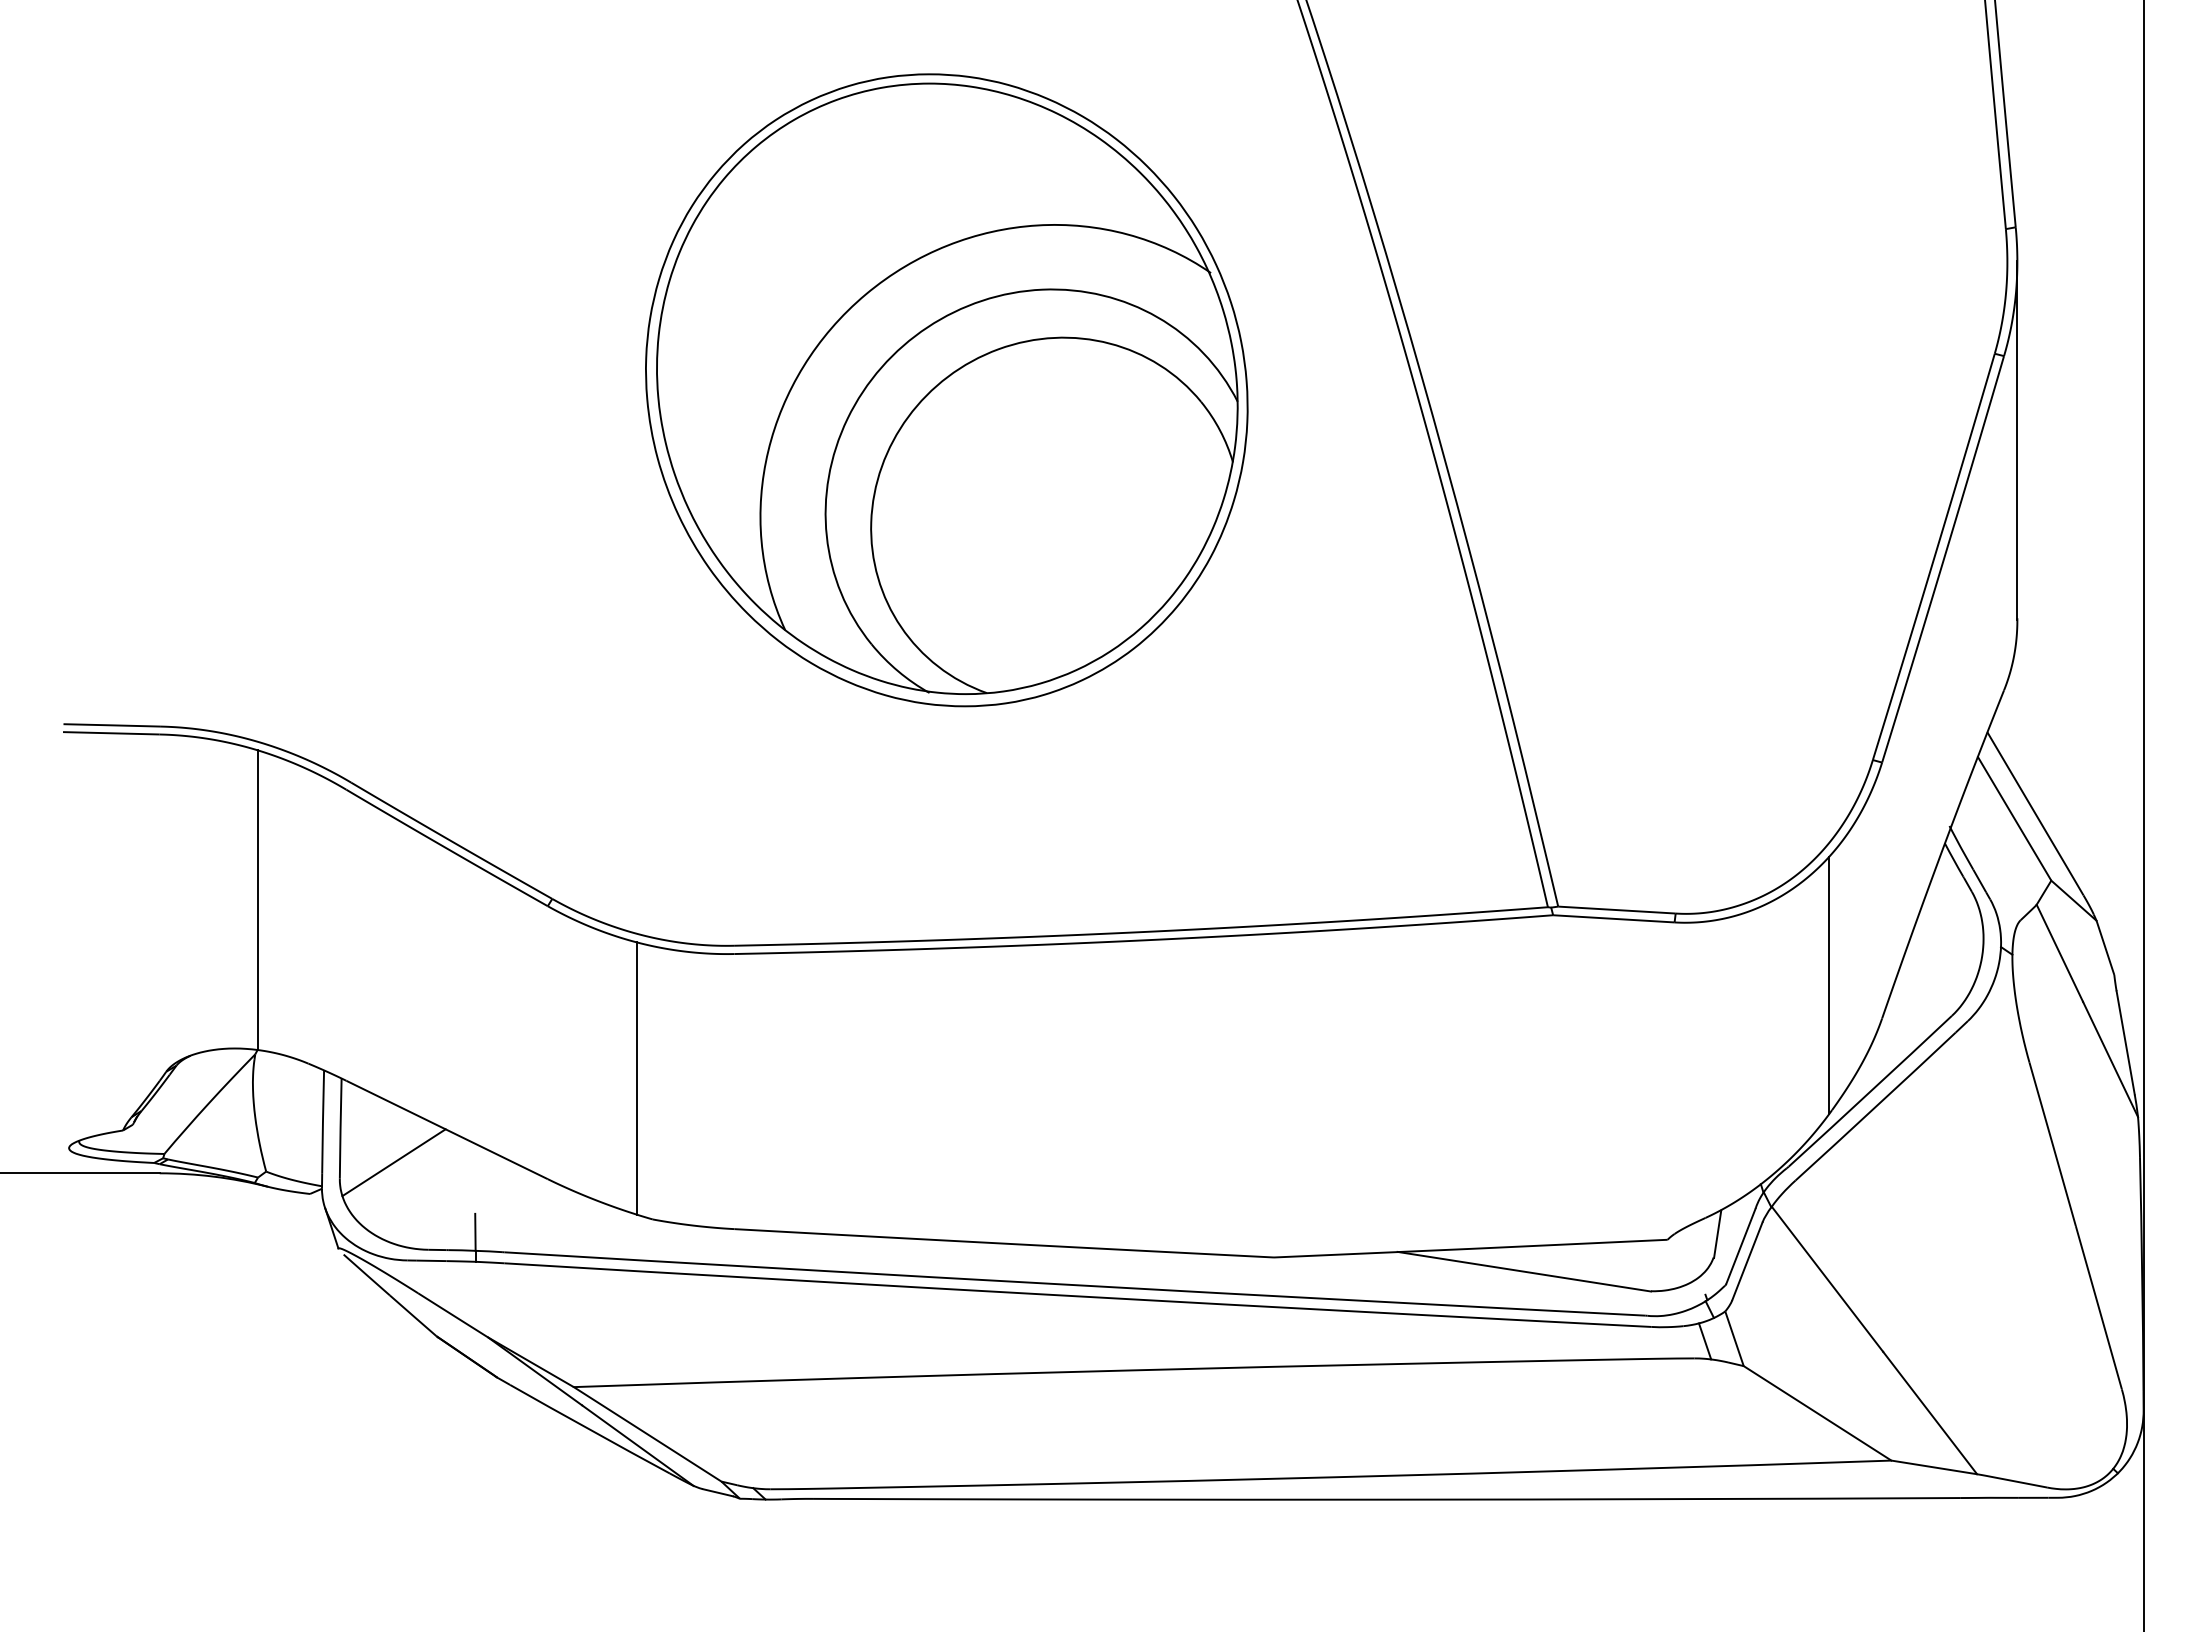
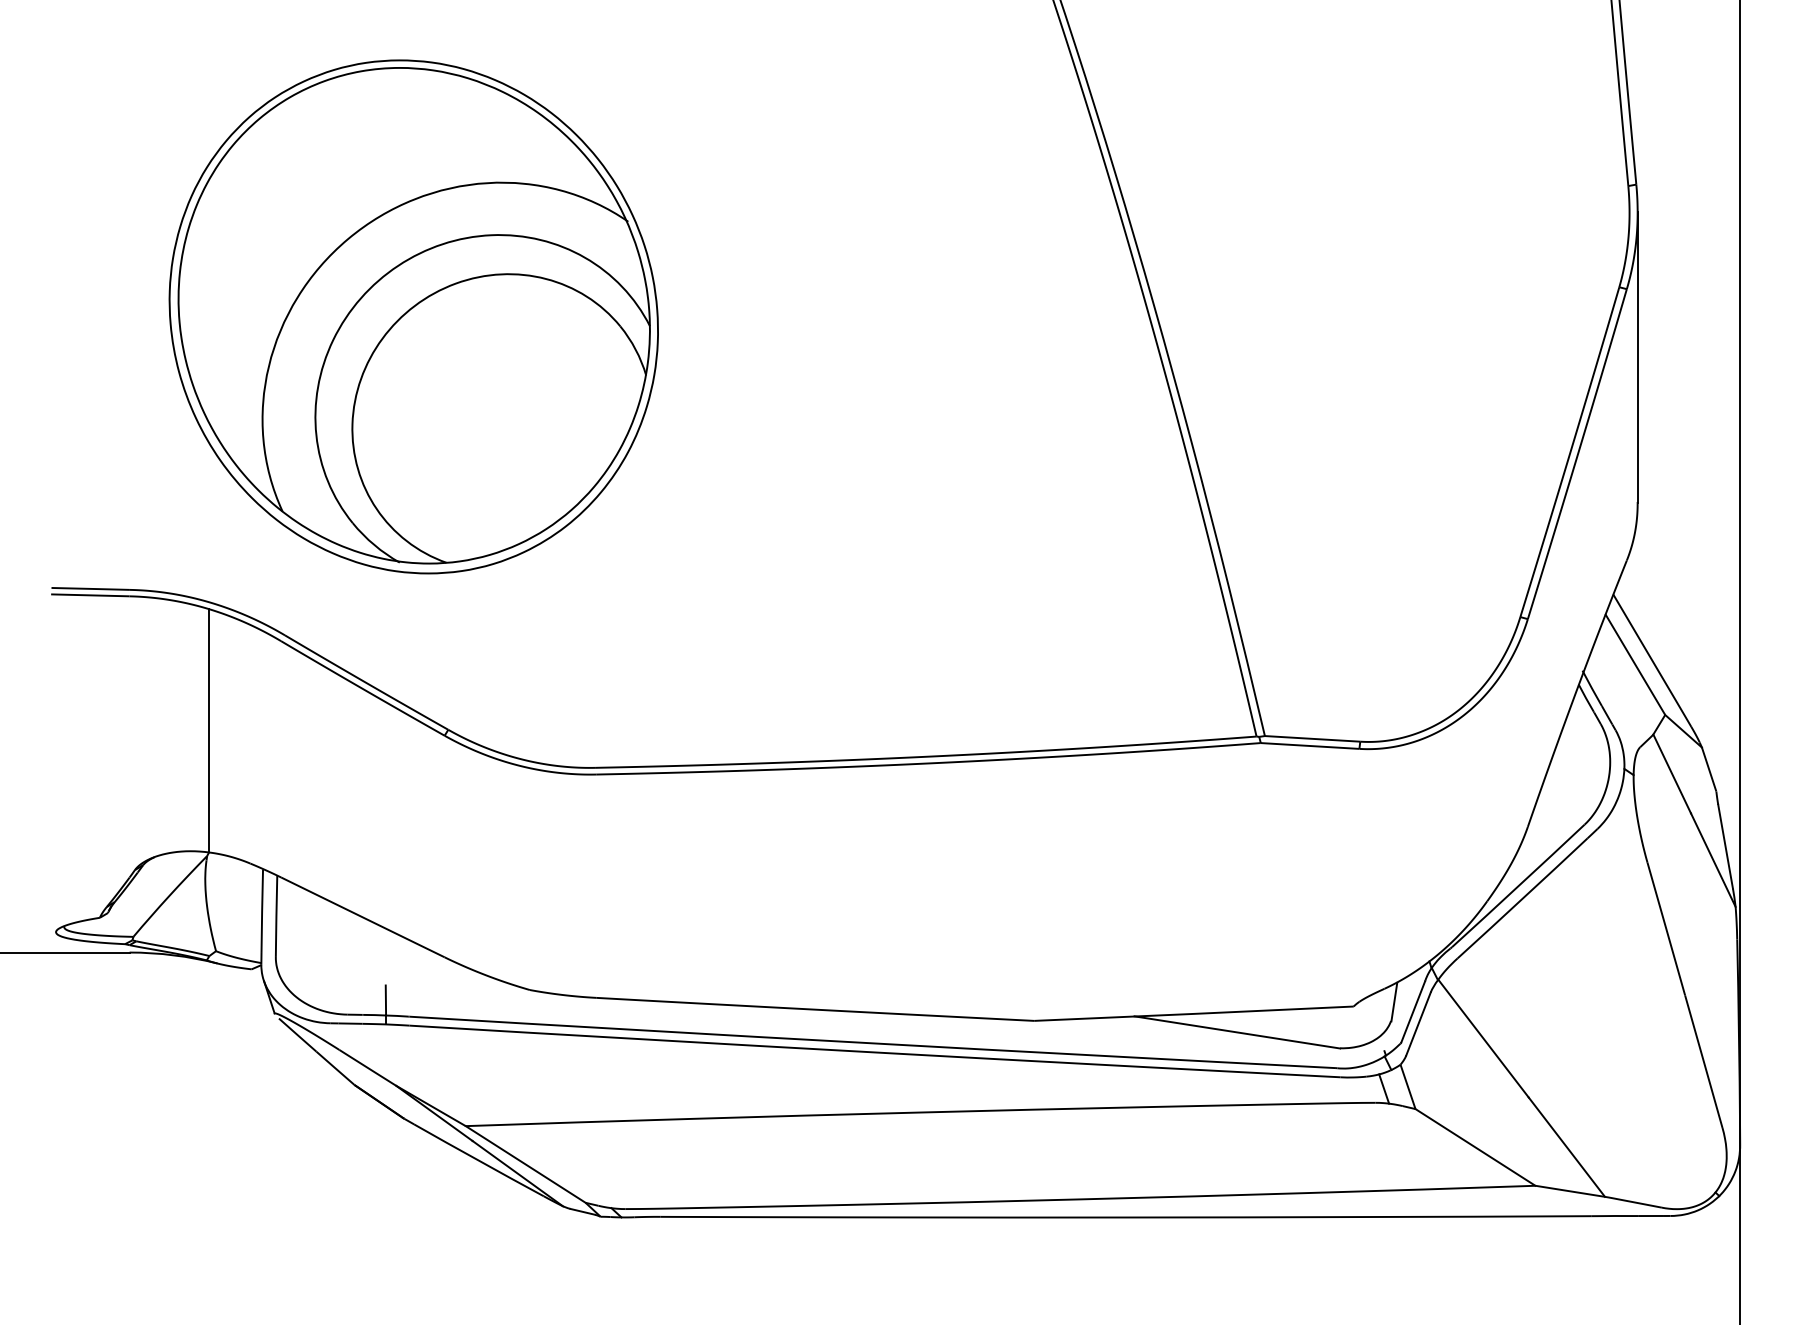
part: (946, 390) -> (413, 317), moved
line: (1829, 985) -> (1485, 800), removed
line: (636, 1078) -> (516, 875), removed
line: (393, 1162) -> (319, 943), removed

